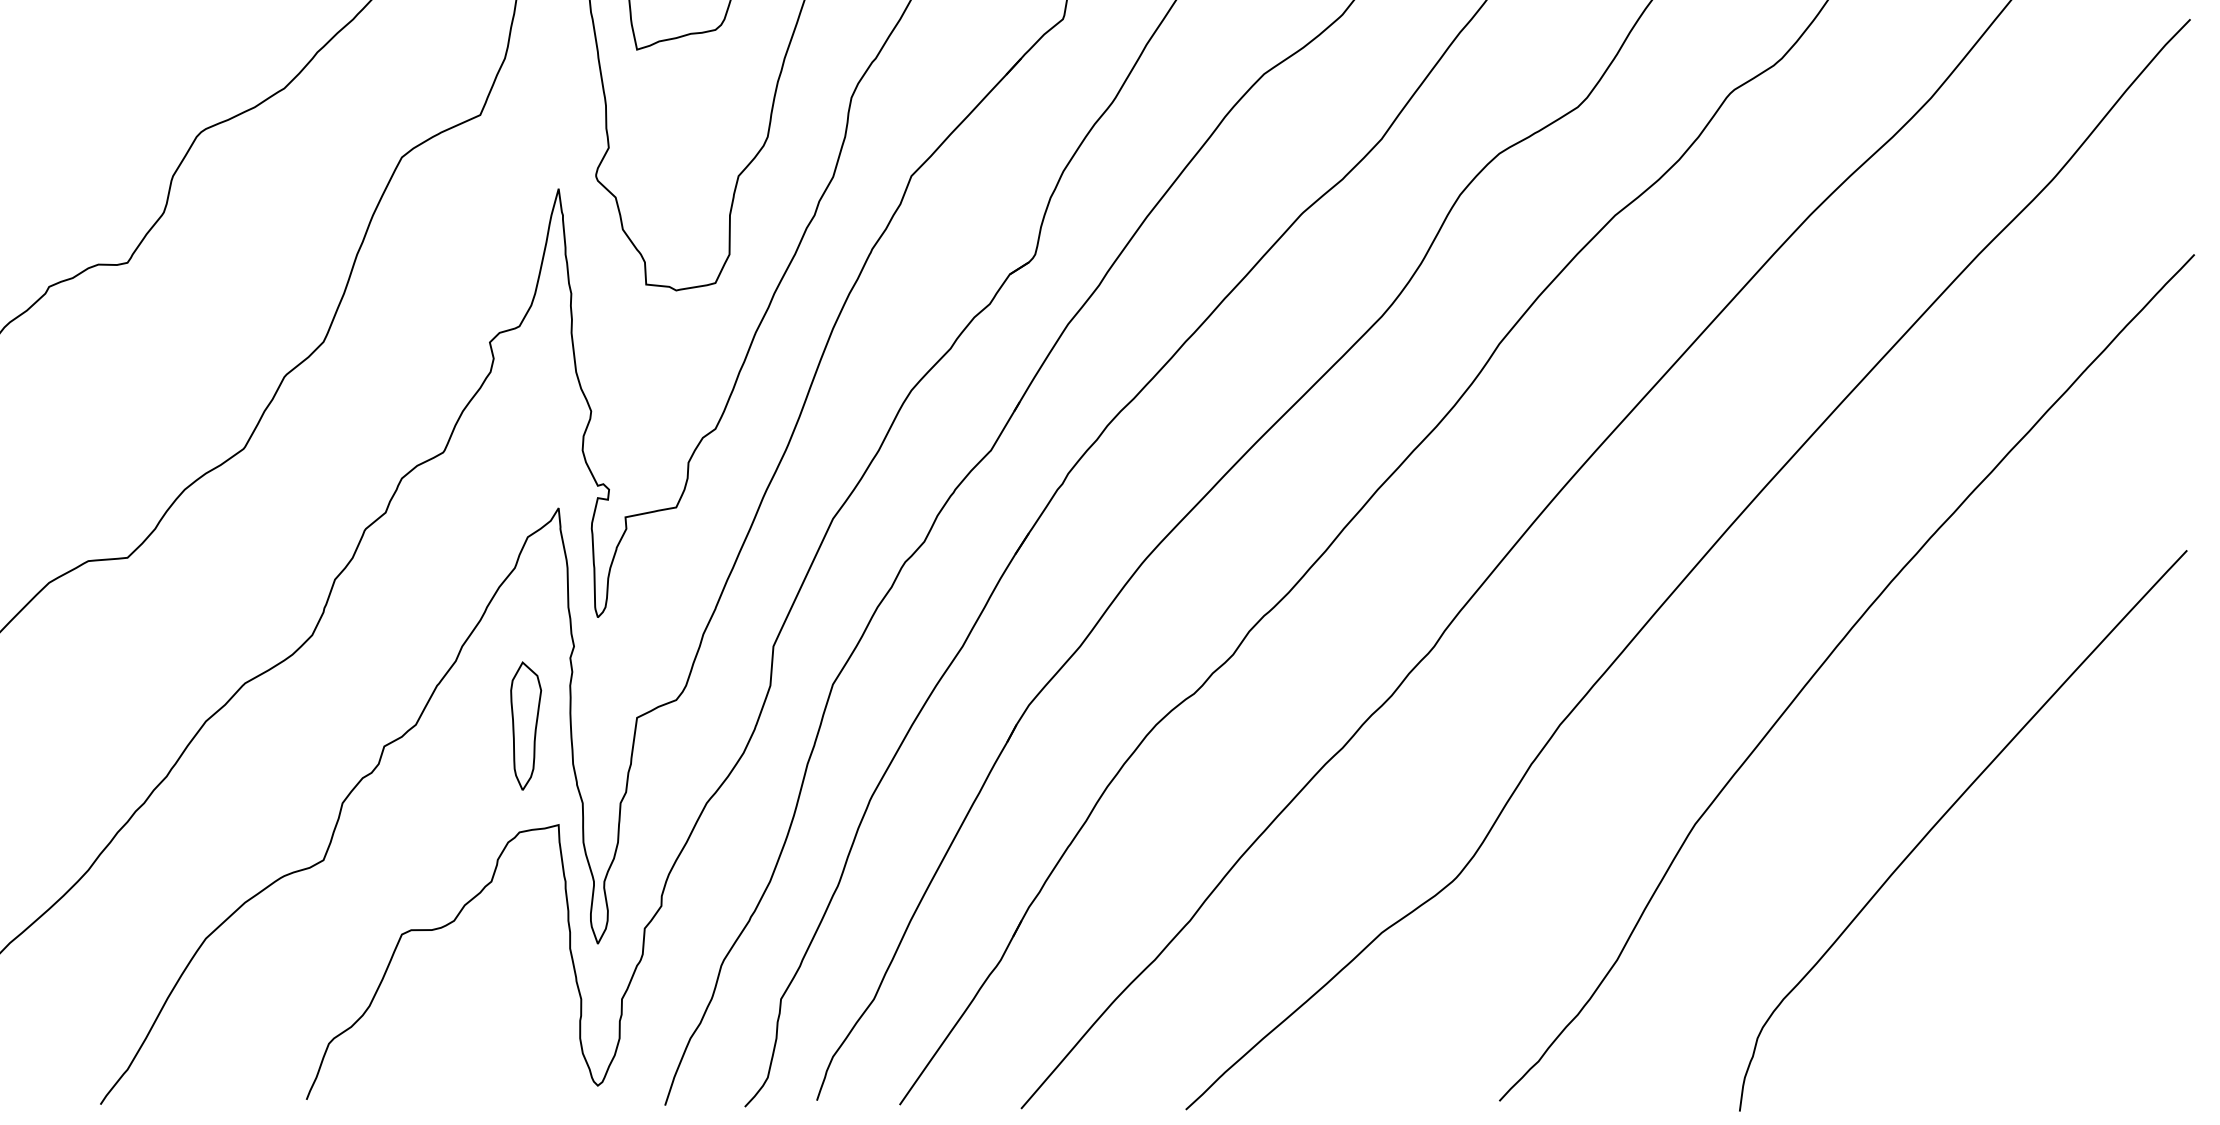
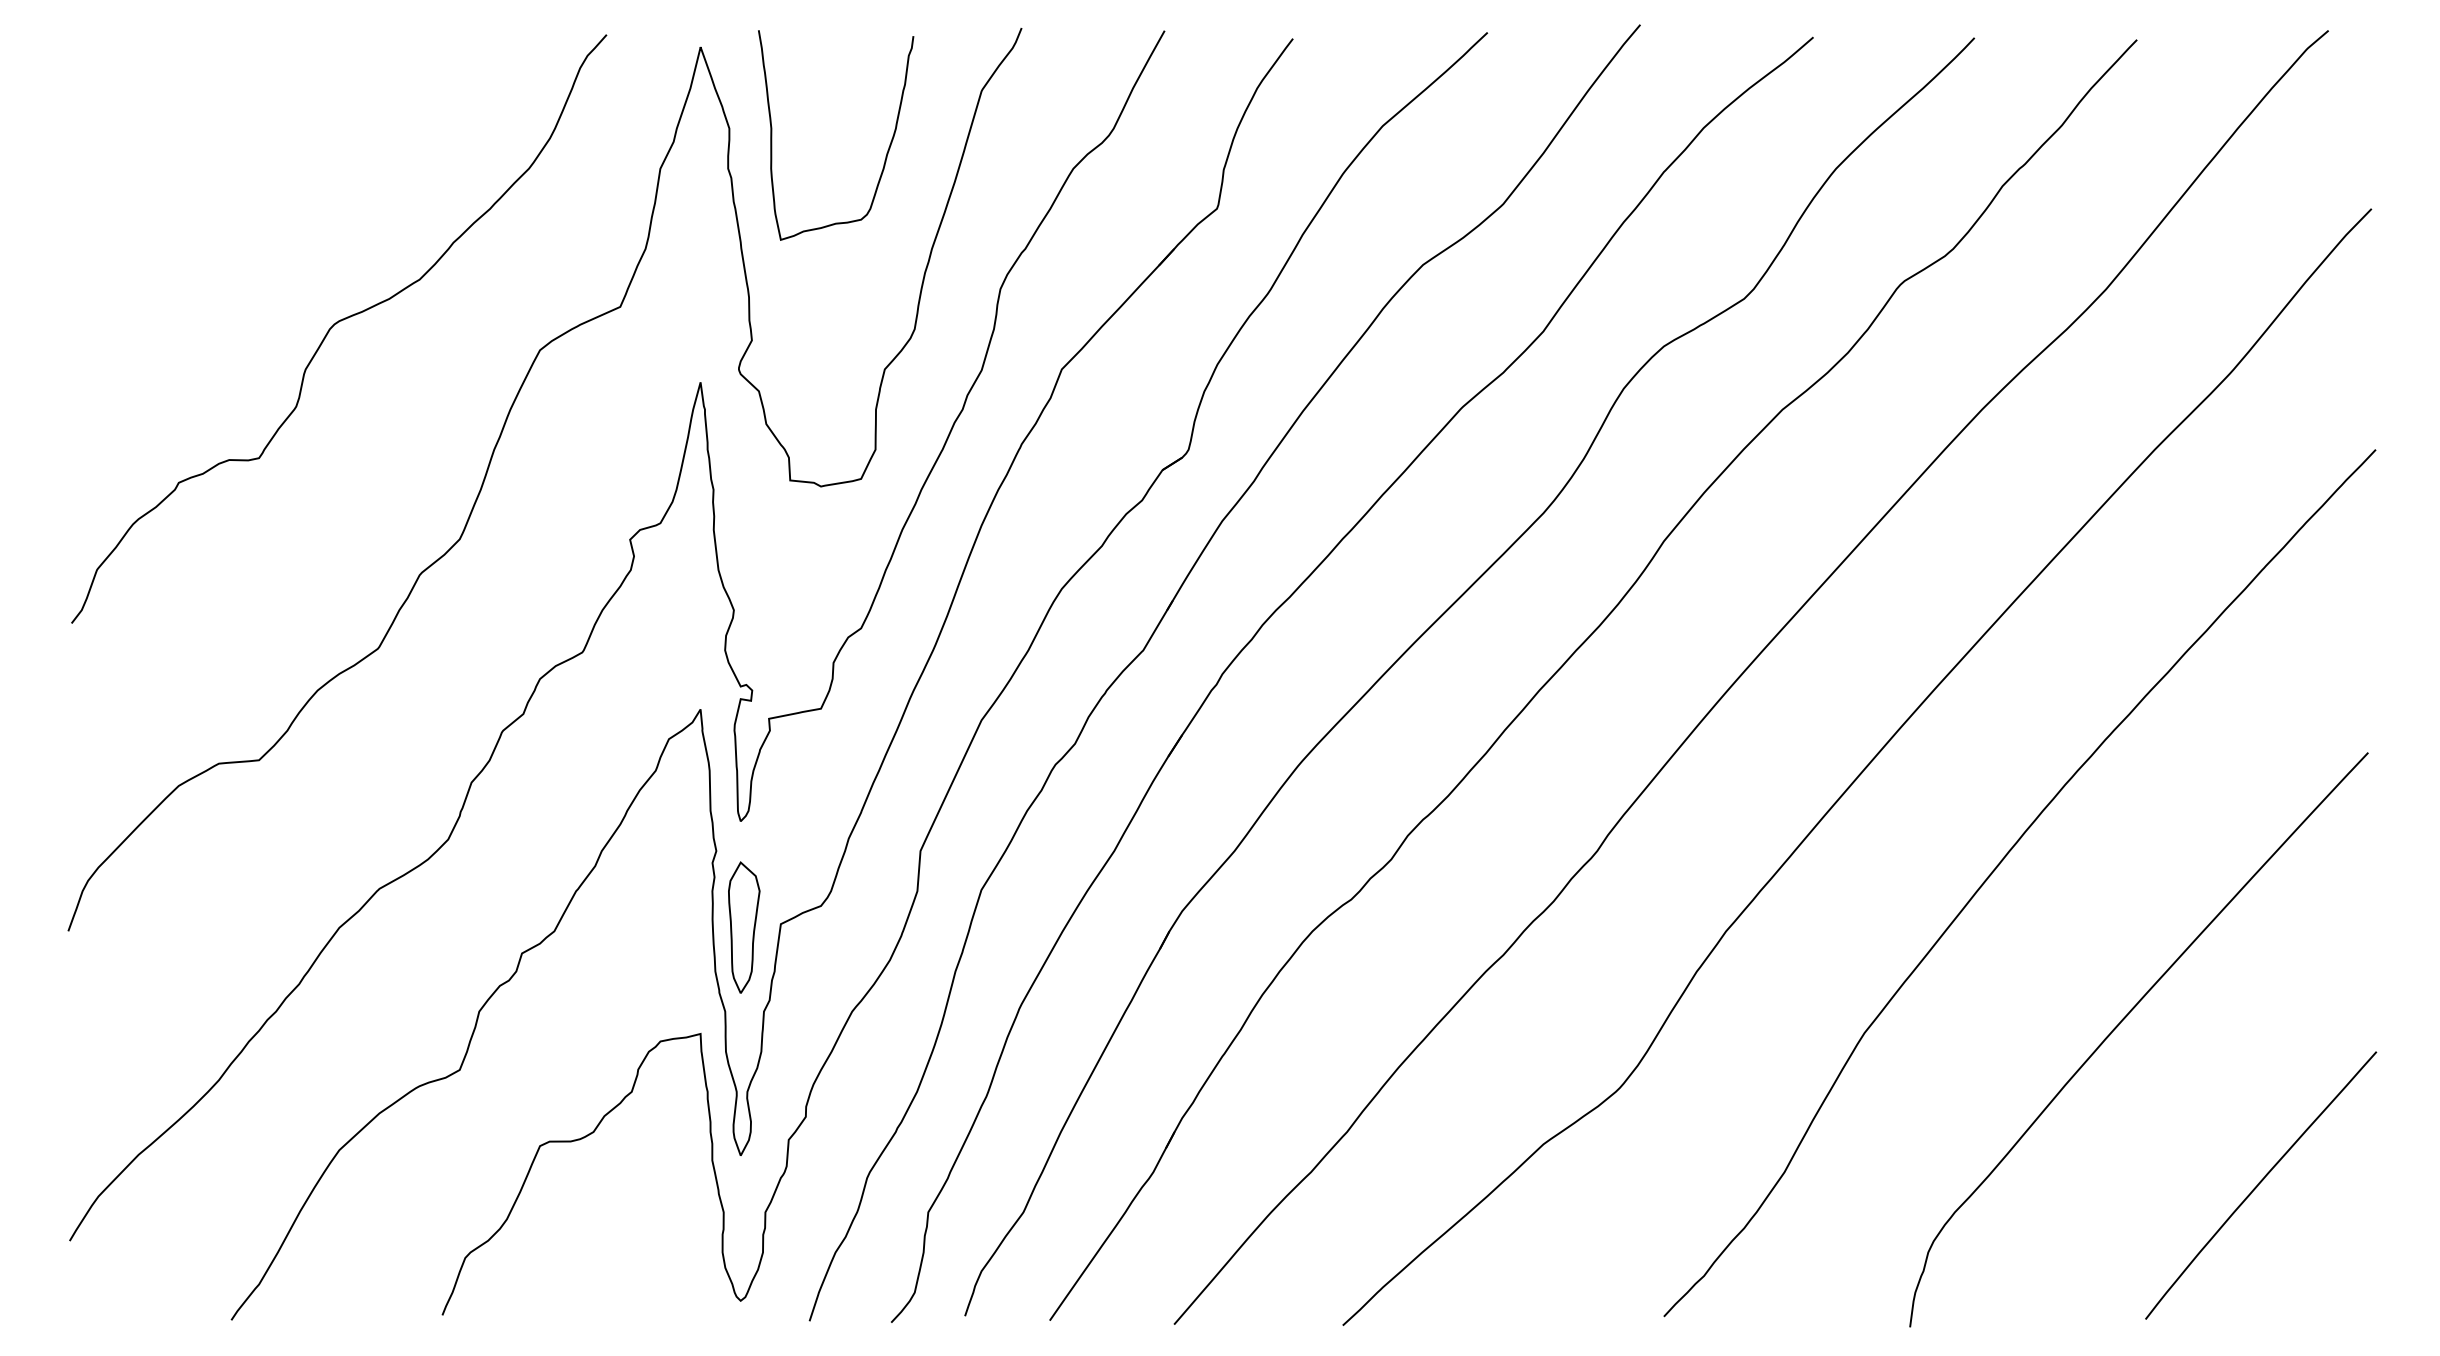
part: (526, 725) -> (744, 927), moved
curve: (2081, 971) -> (2260, 1183), added

